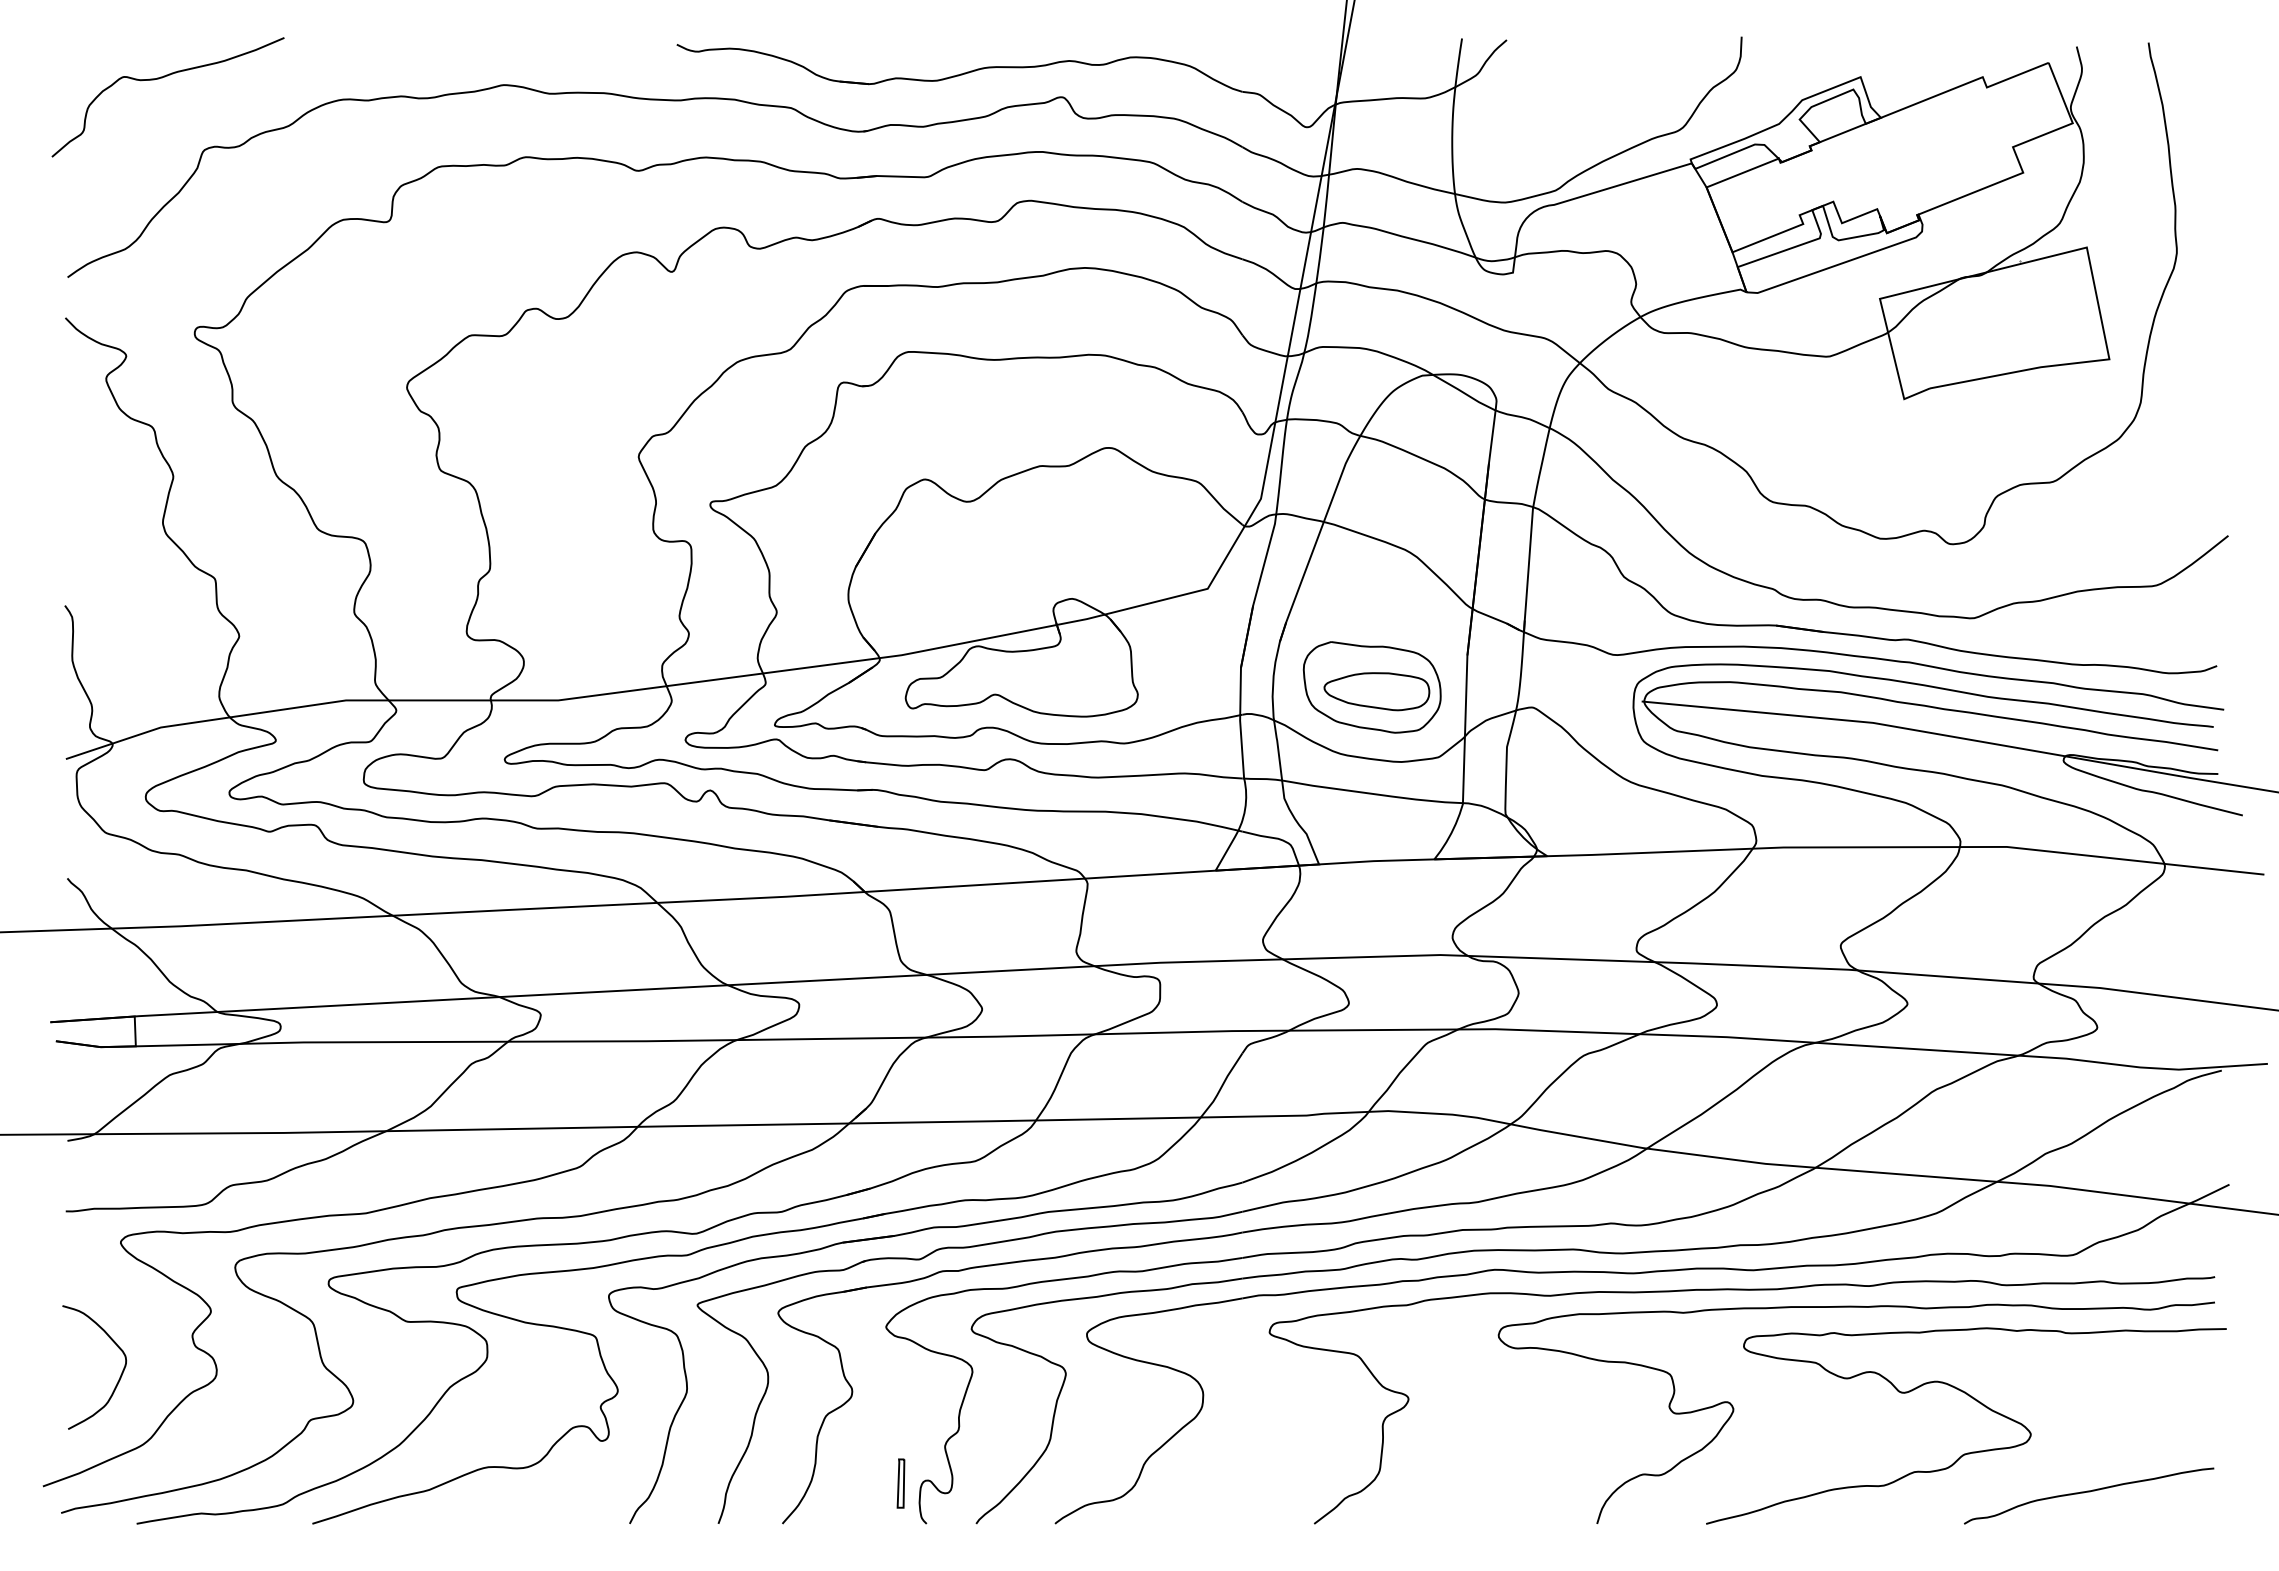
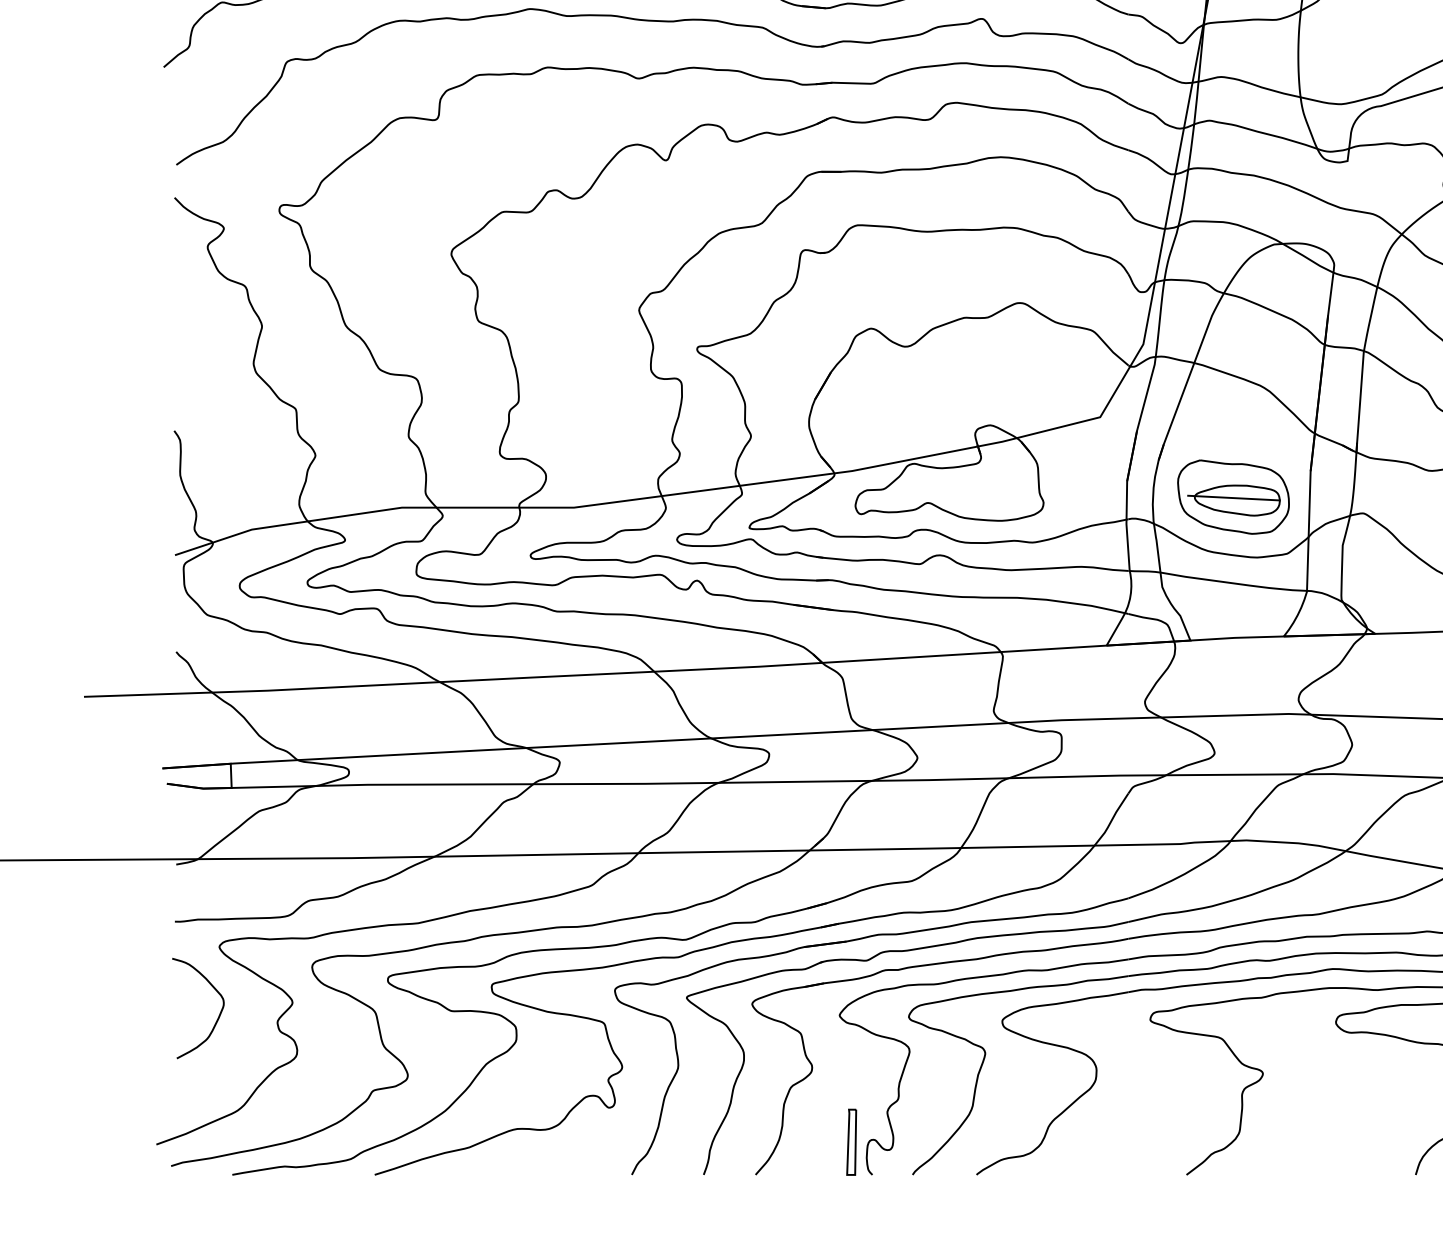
line: (1372, 688) -> (1233, 498), added
curve: (118, 1379) -> (217, 1018), moved
part: (900, 1483) -> (851, 1142), size x1.67

